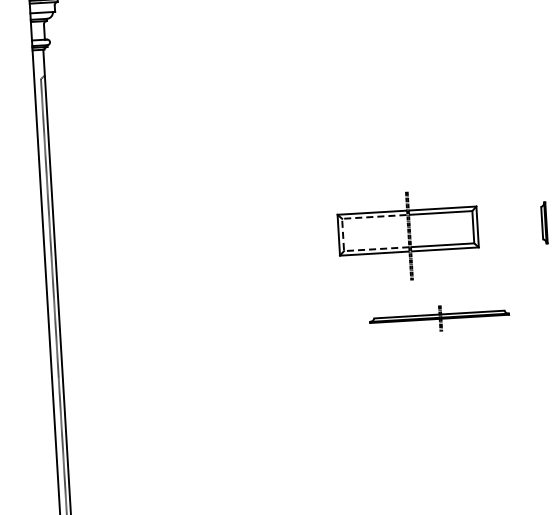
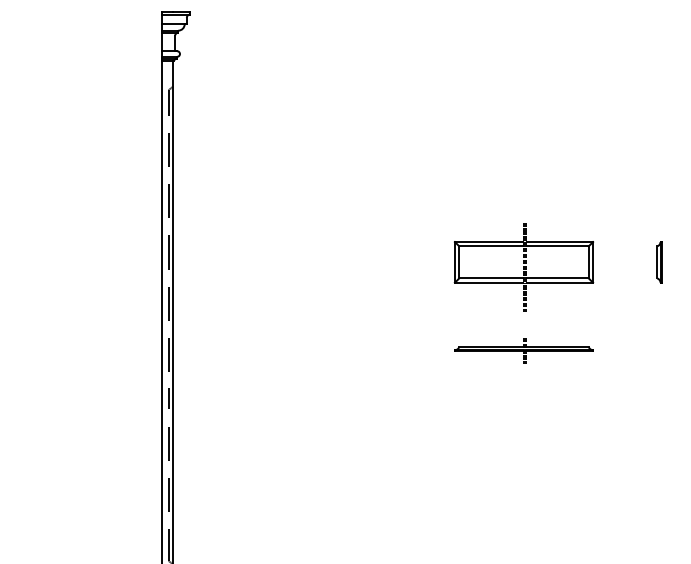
line: (343, 234) -> (459, 261), dashed -> solid
part: (439, 318) -> (523, 350), moved

